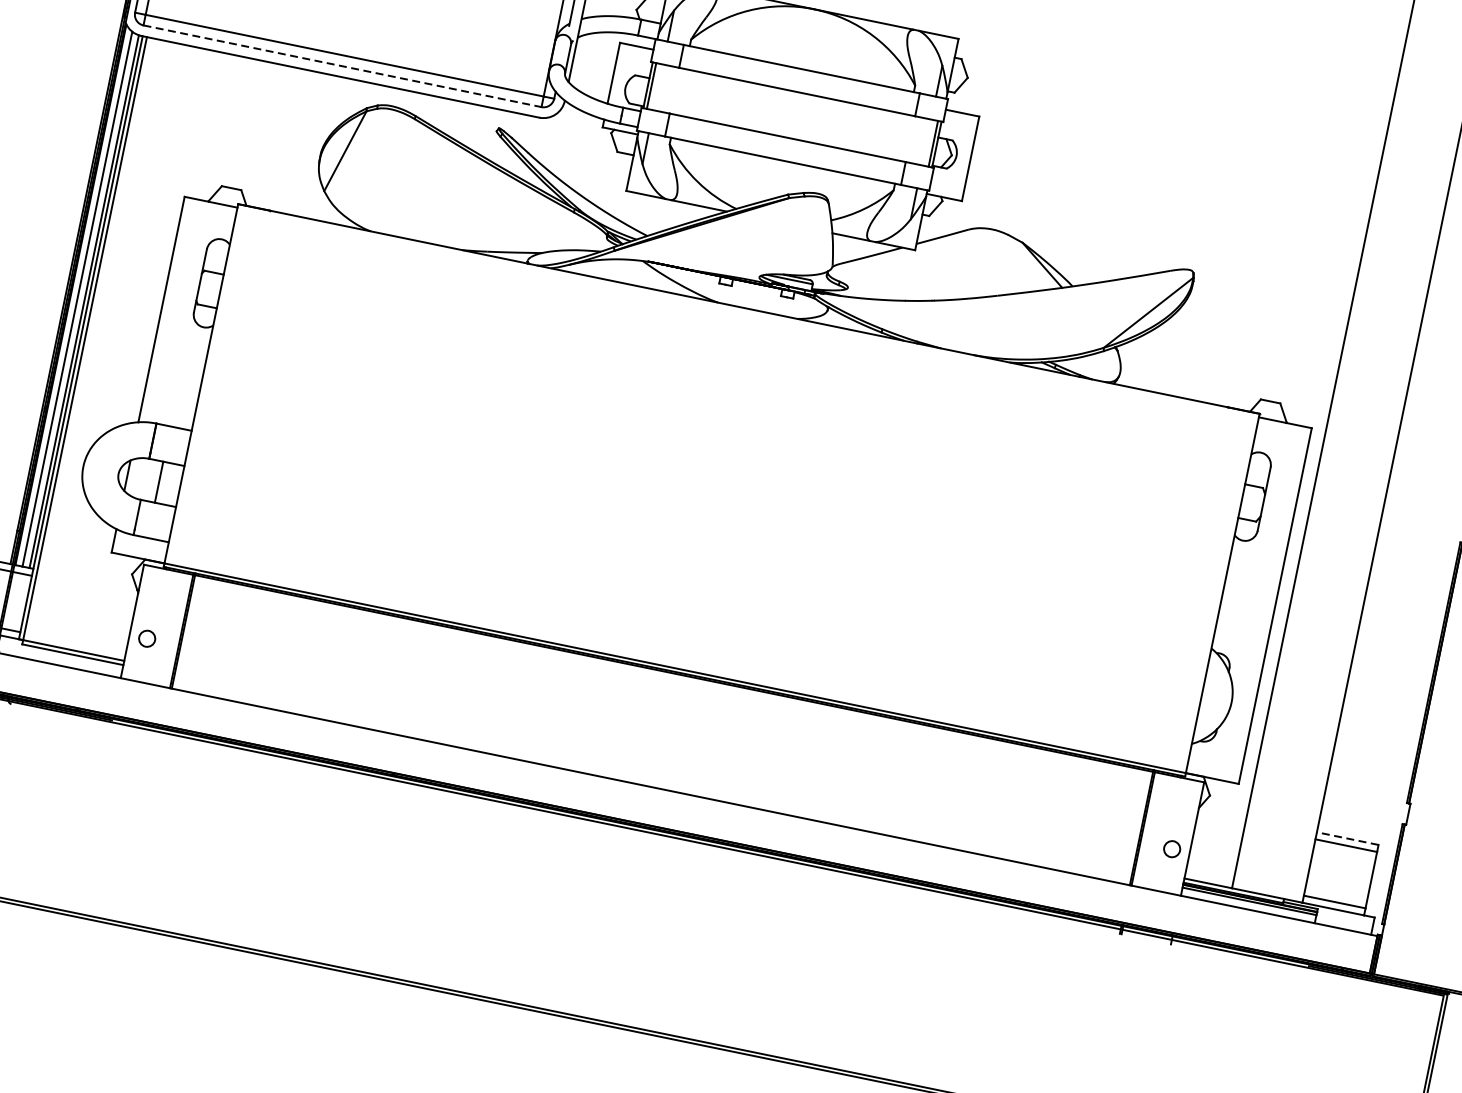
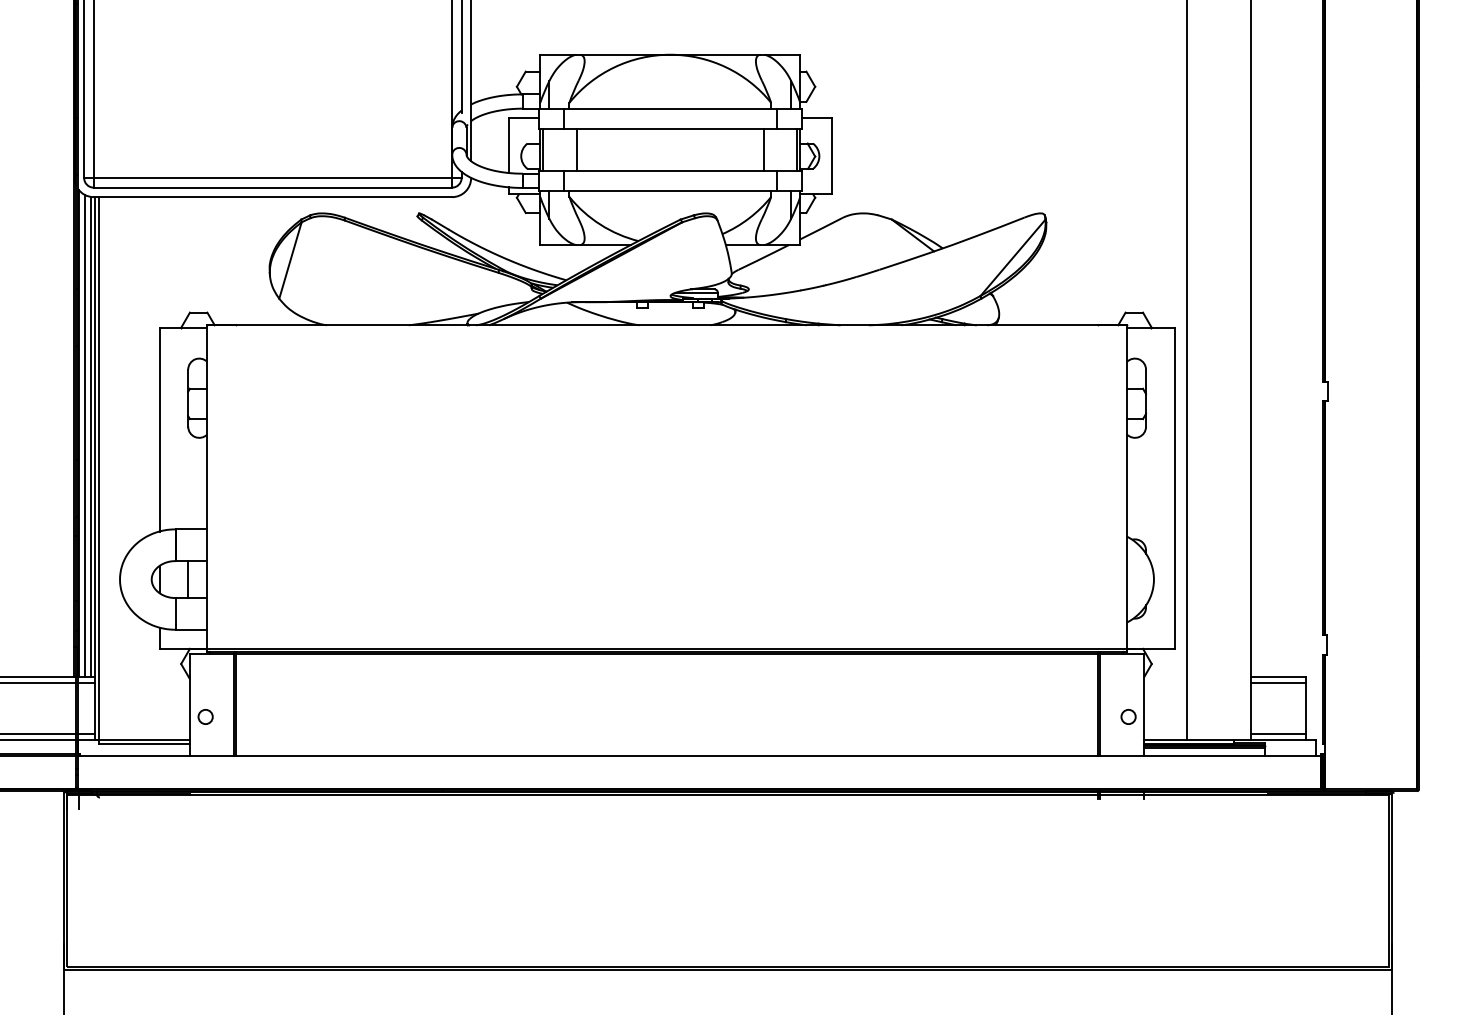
line: (343, 66) -> (273, 187), dashed -> solid
line: (688, 93) -> (576, 149), added
line: (896, 135) -> (763, 149), added
line: (1347, 838) -> (1278, 676), dashed -> solid

